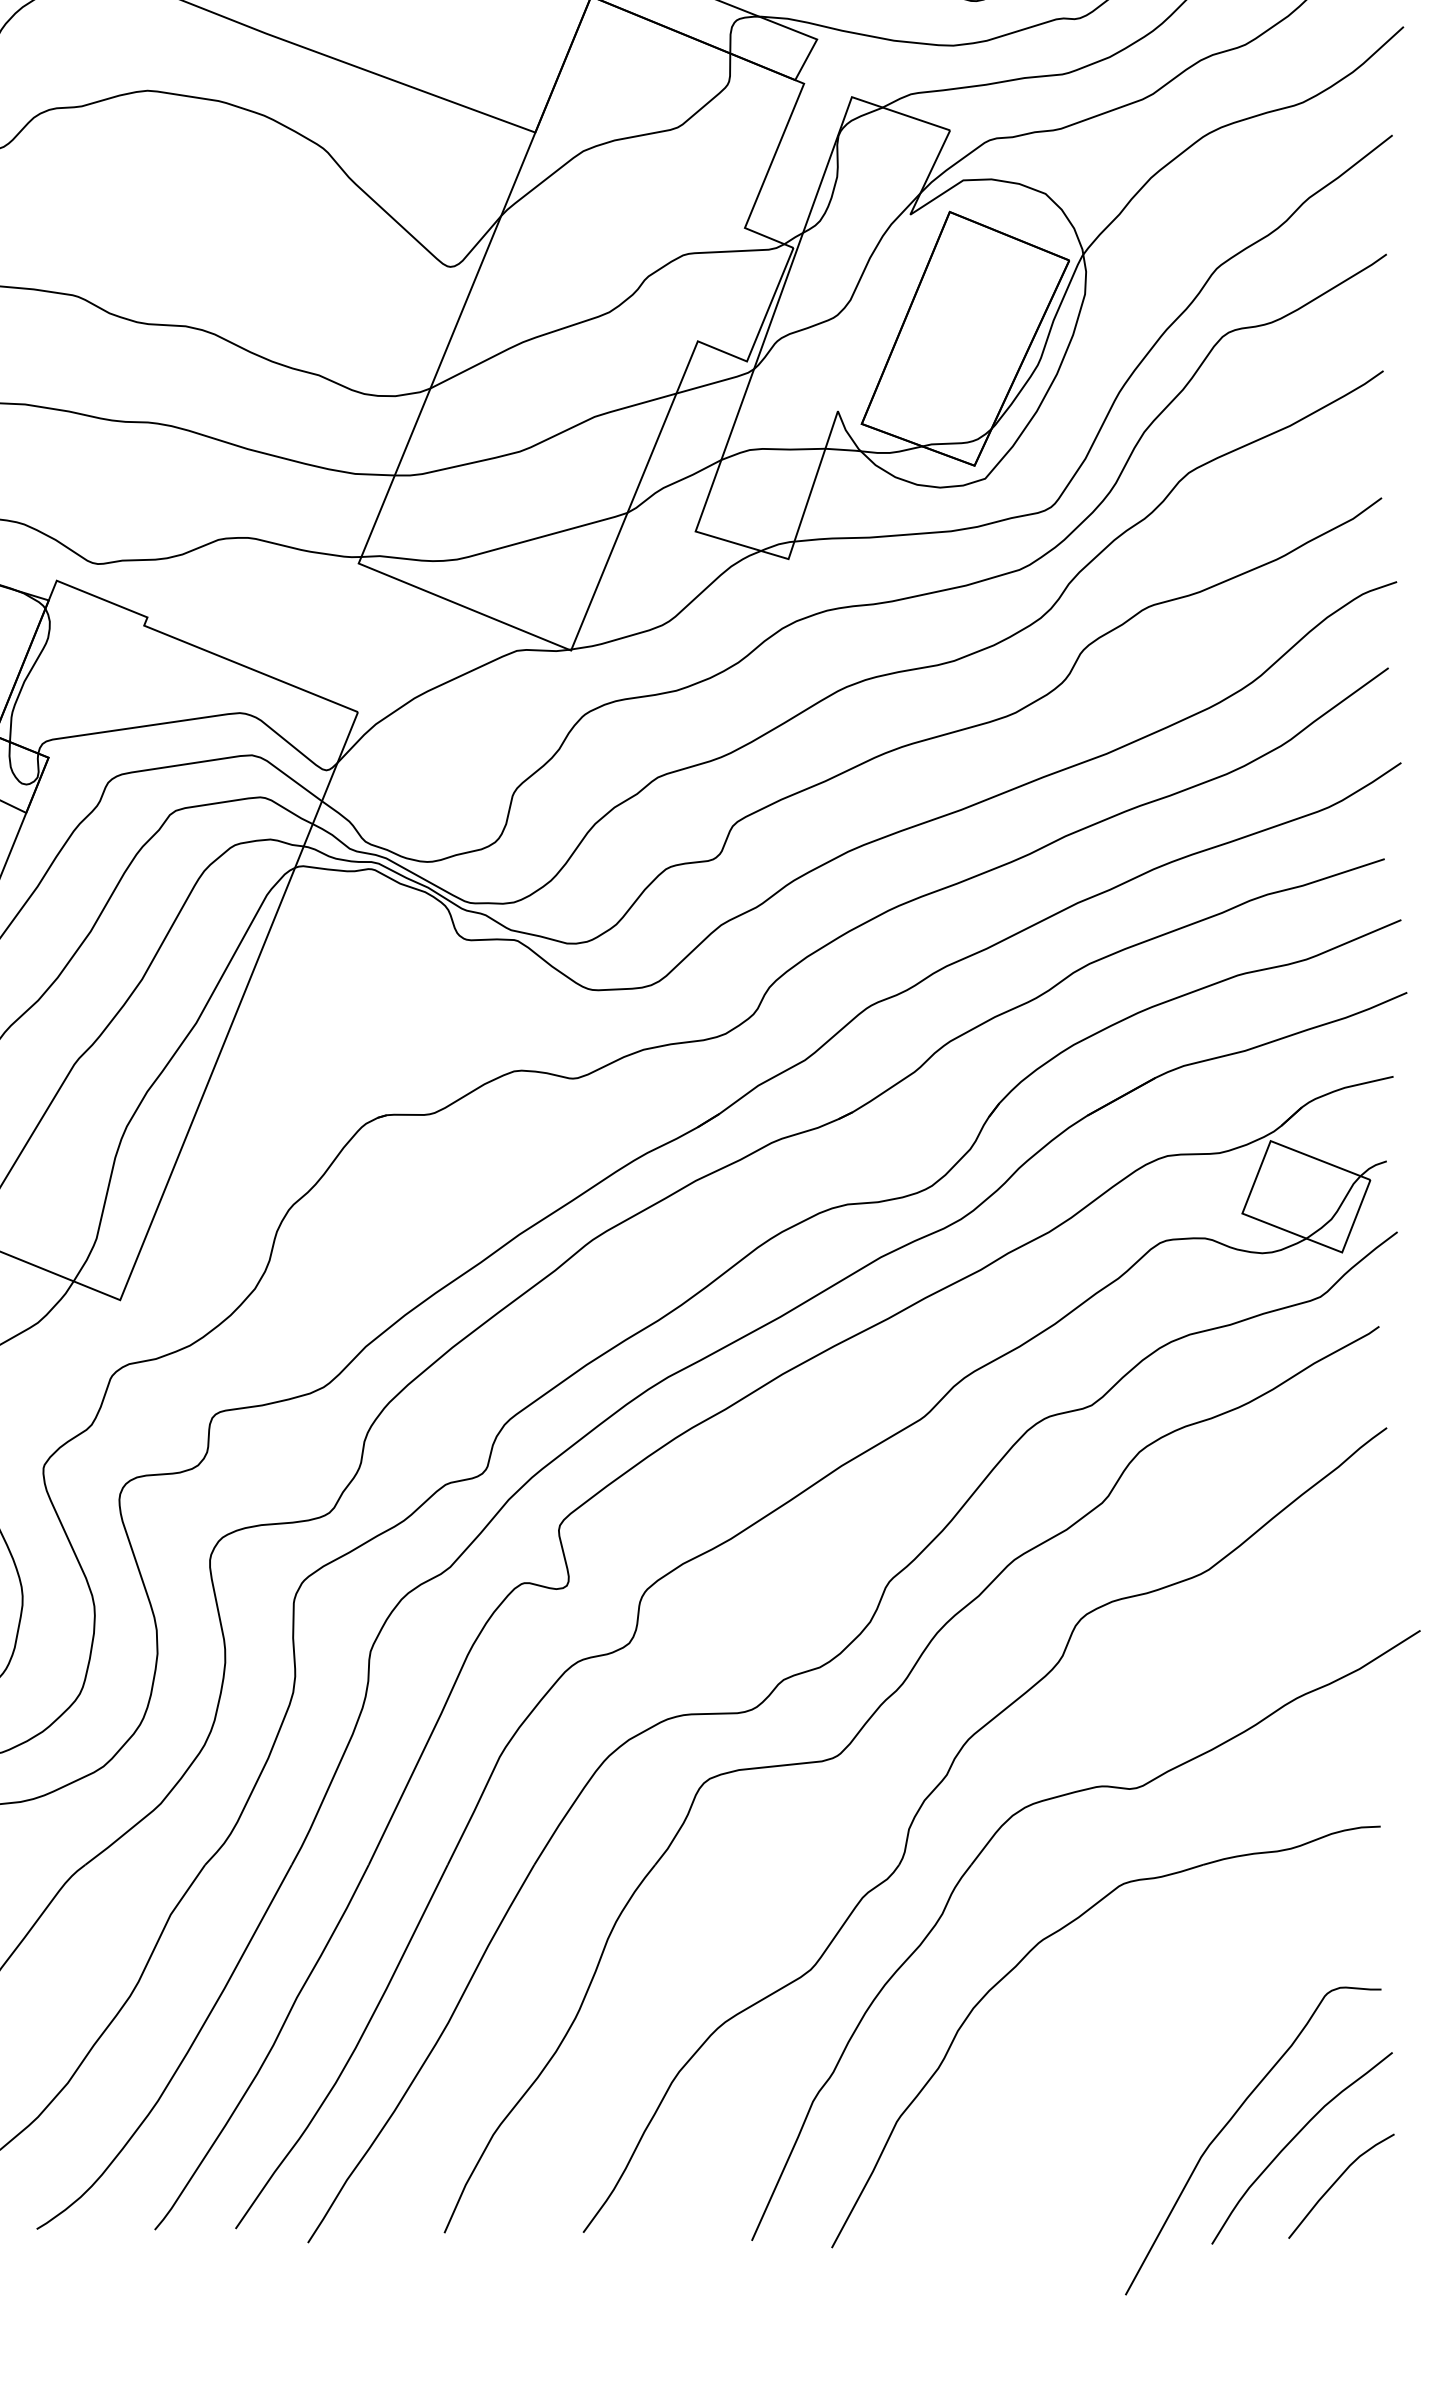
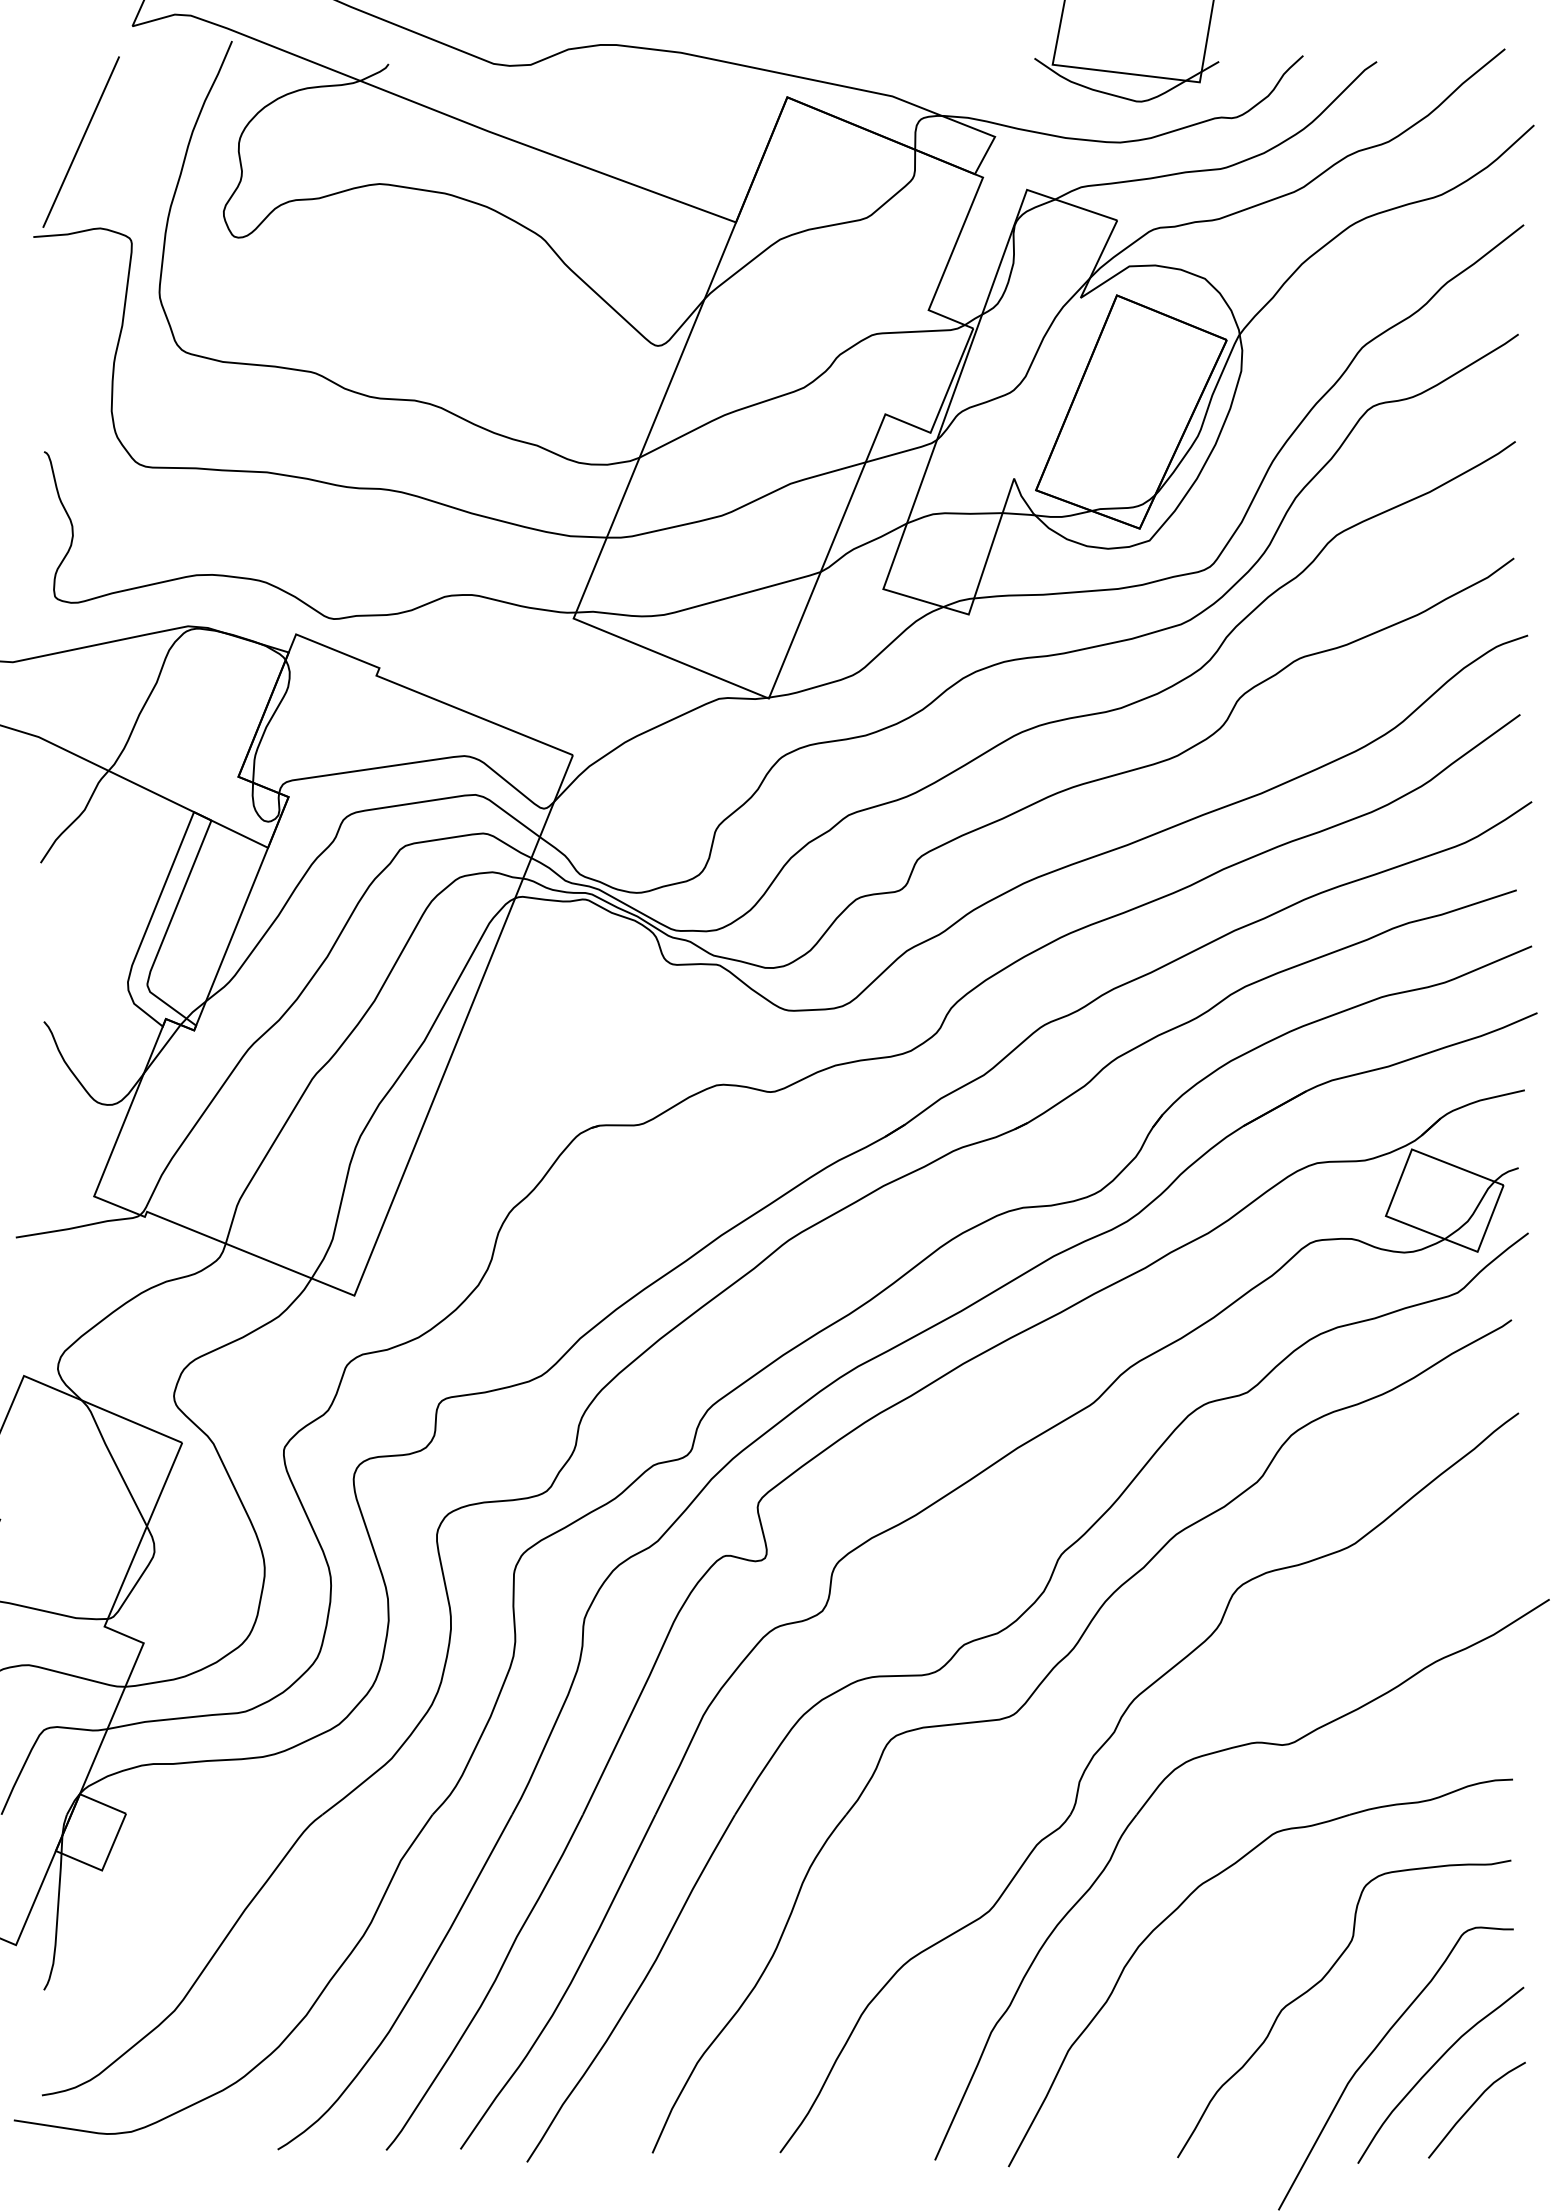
curve: (1171, 2047) -> (1320, 1982), added

